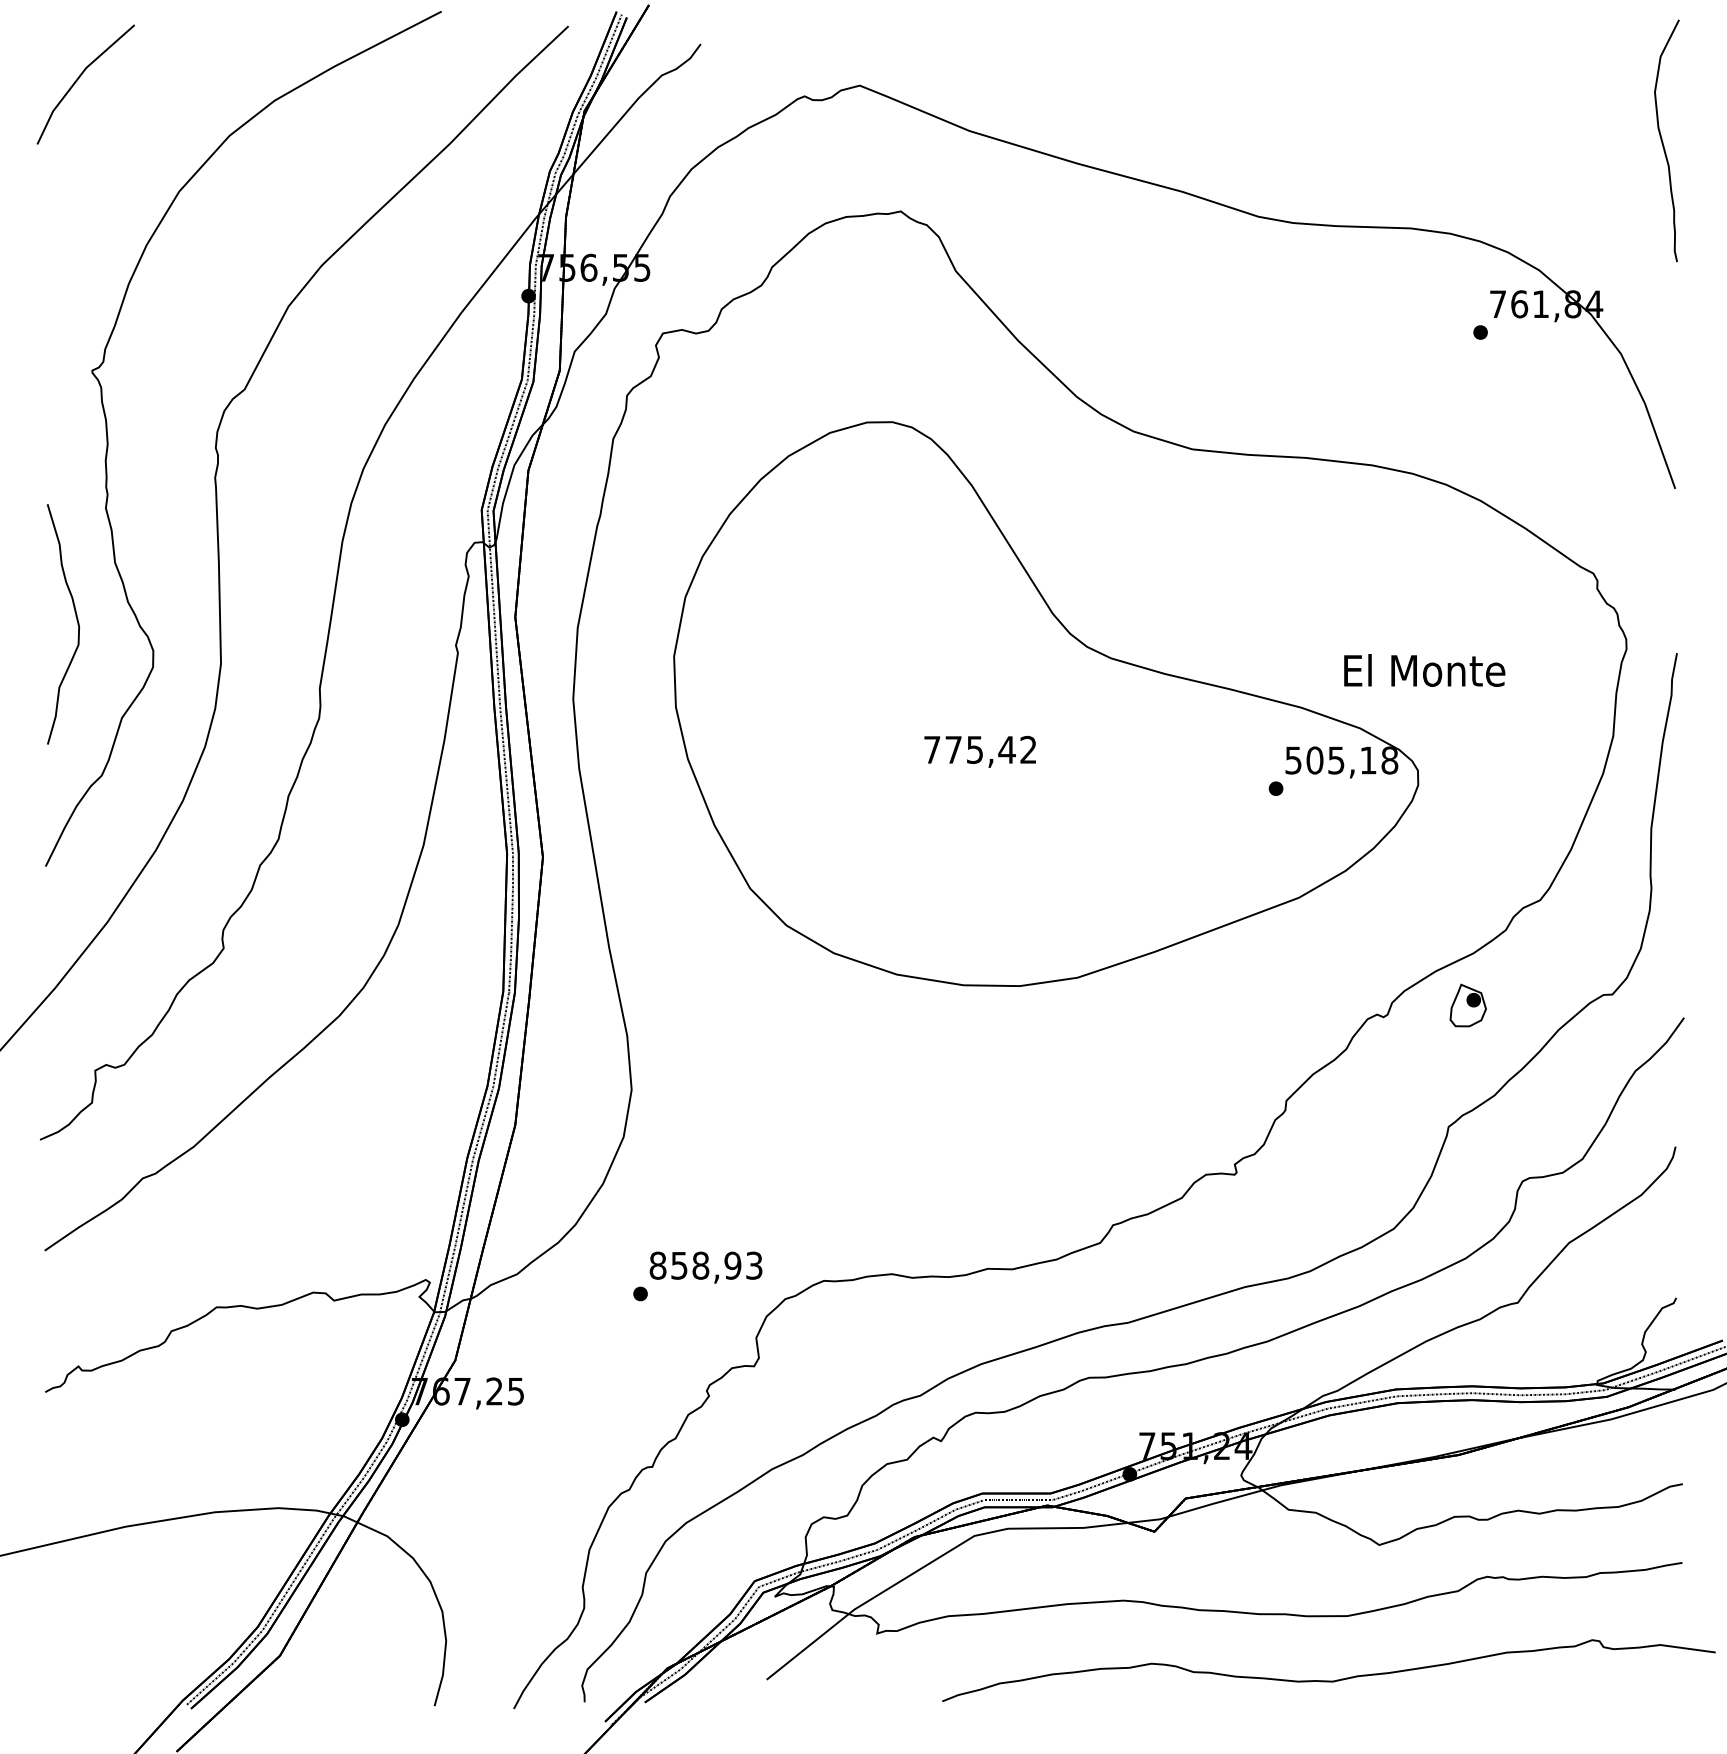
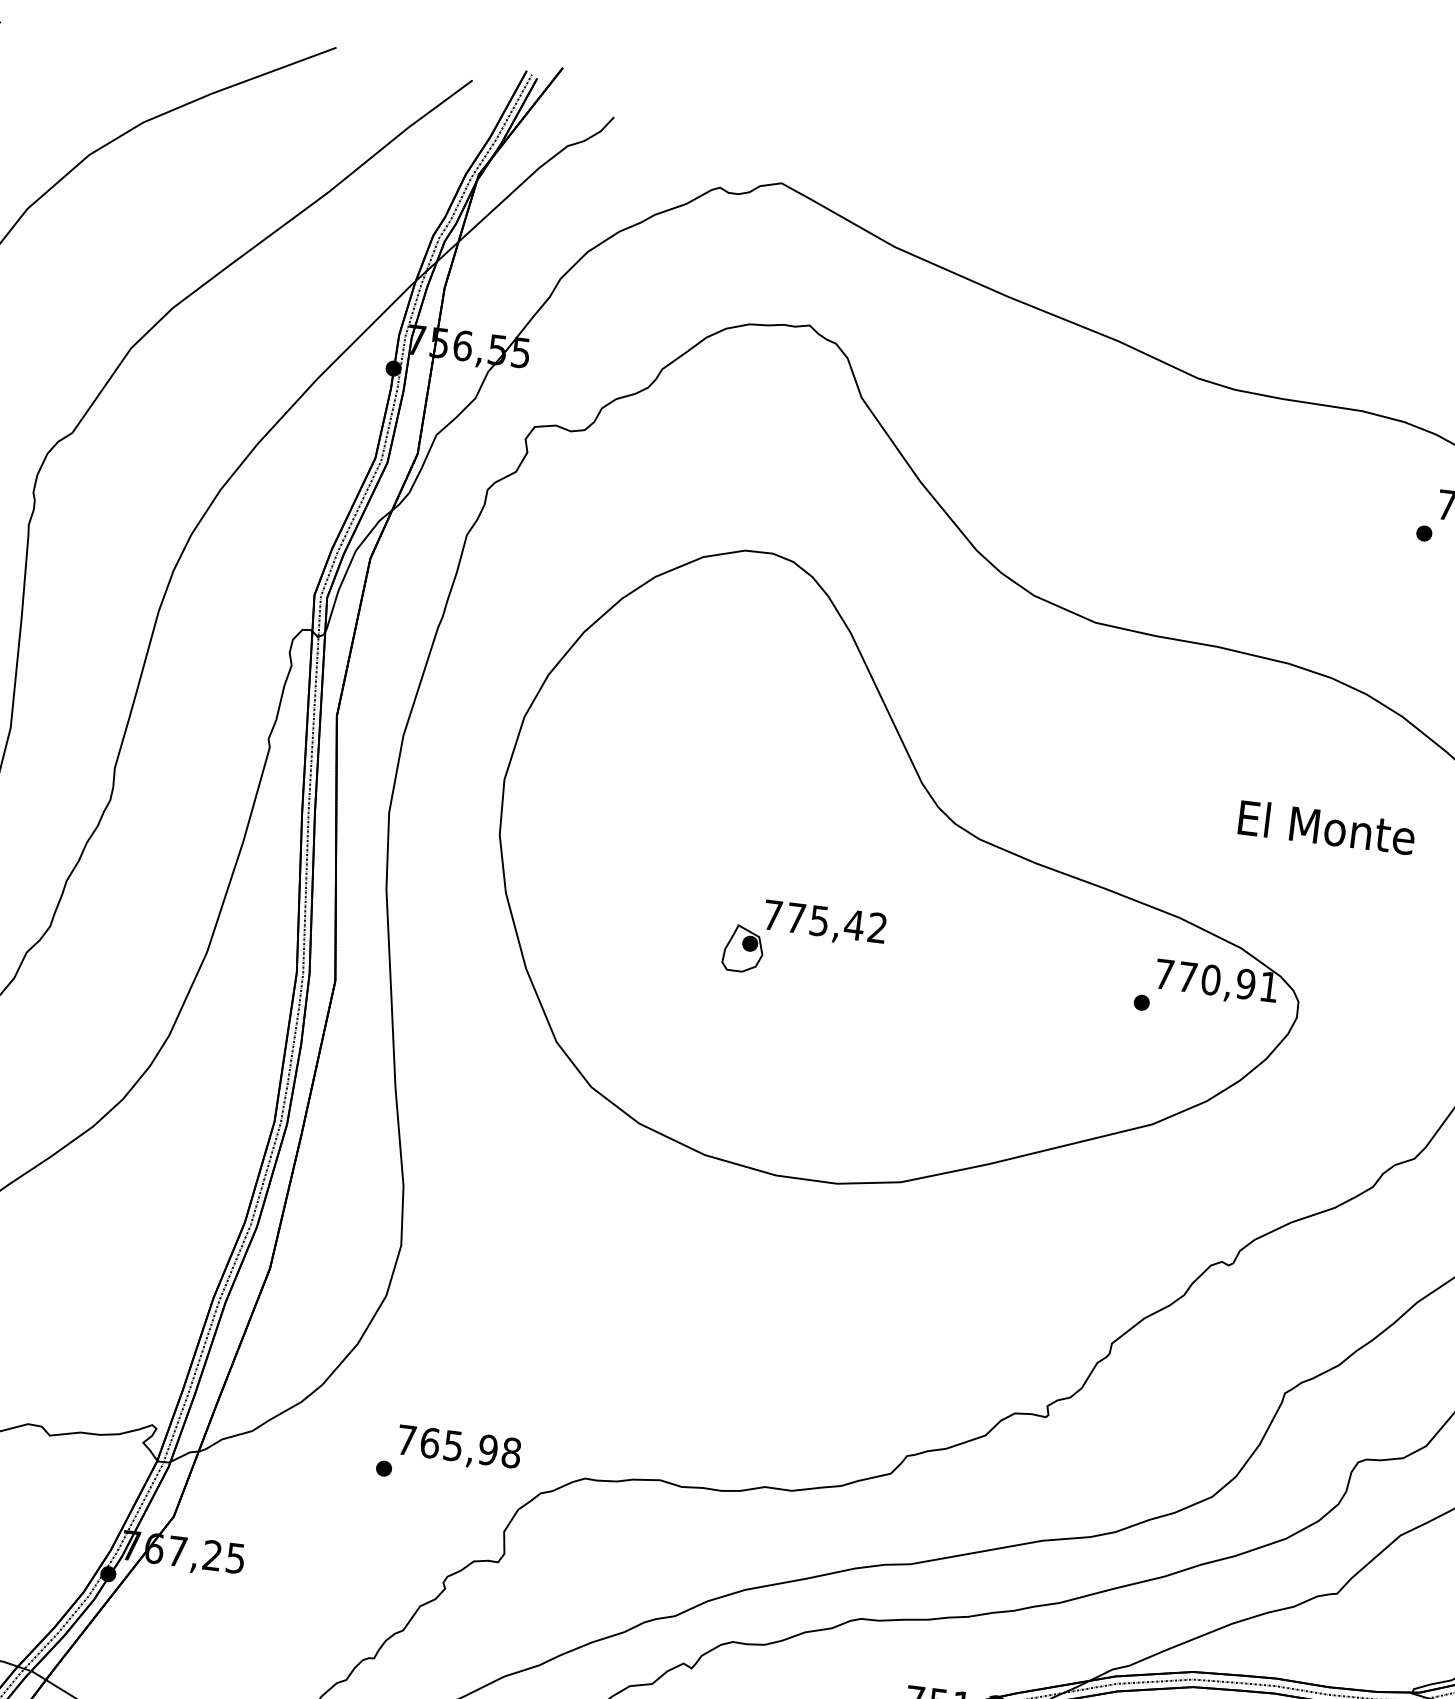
text: (1424, 670) -> (1326, 827), moved
text: (1341, 760) -> (1216, 980), 505,18 -> 770,91
part: (1467, 1005) -> (742, 948), moved
text: (705, 1265) -> (458, 1446), 858,93 -> 765,98

